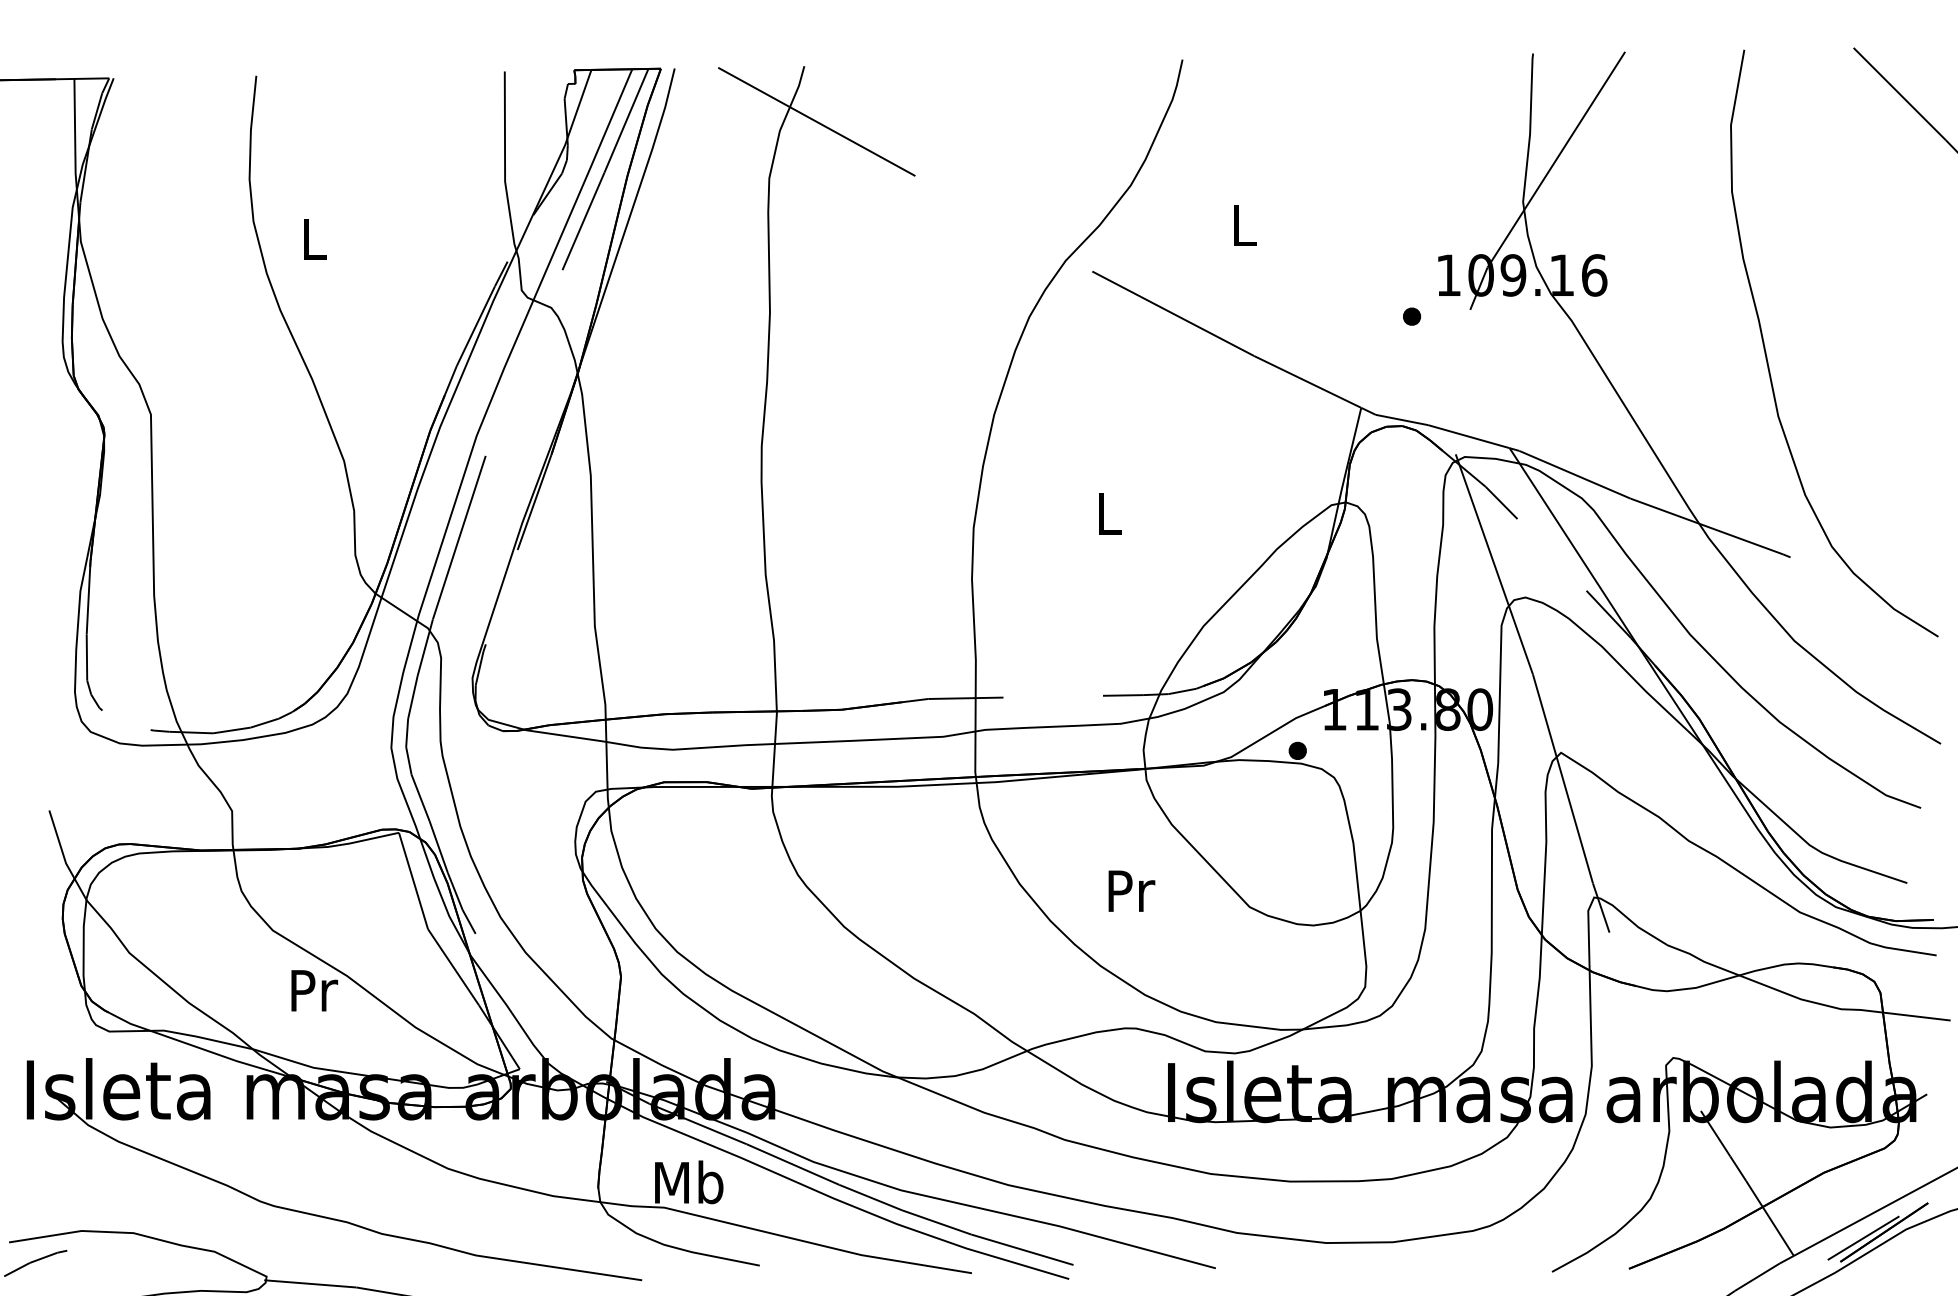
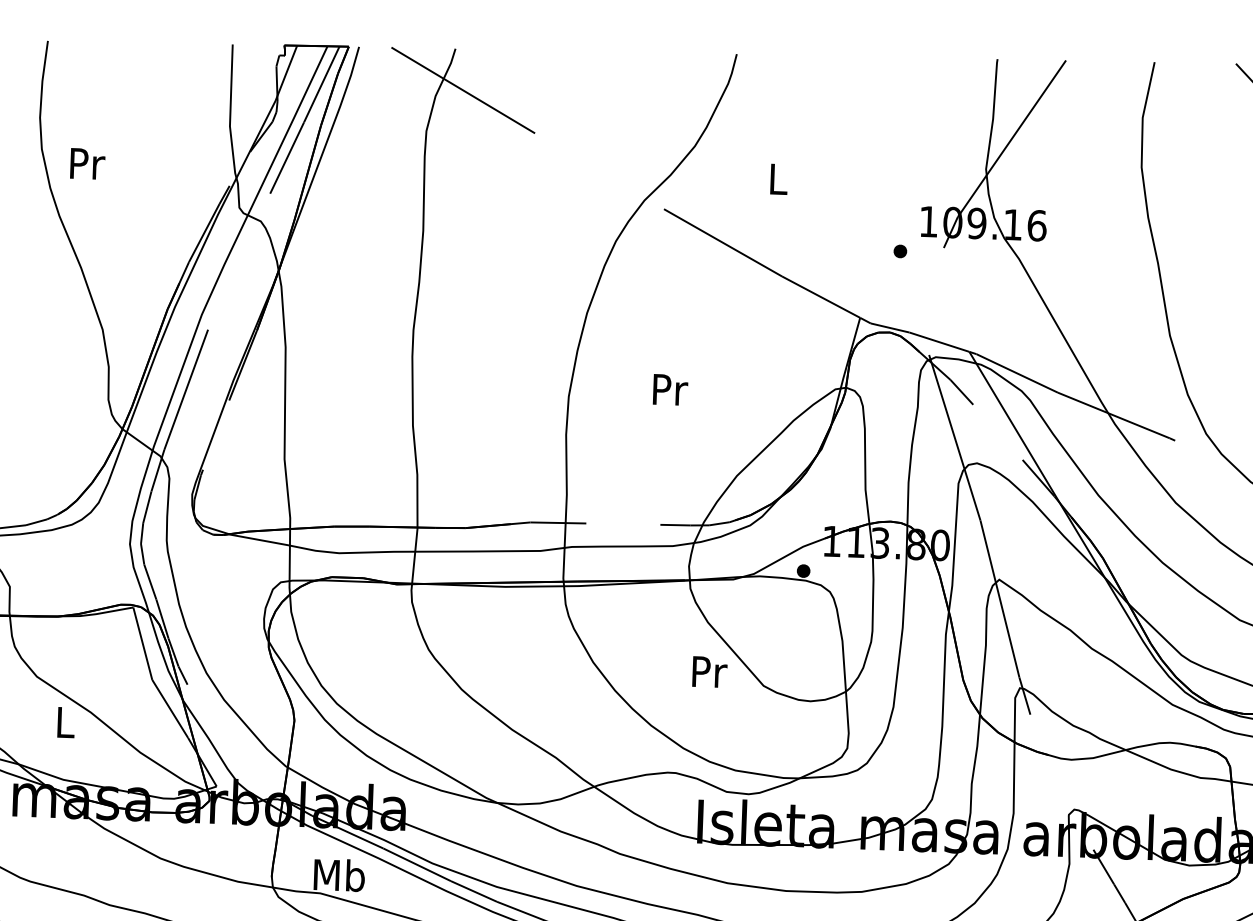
text: (315, 238) -> (87, 163), L -> Pr
text: (1110, 513) -> (670, 389), L -> Pr
text: (1131, 890) -> (709, 671), moved
text: (314, 990) -> (66, 722), Pr -> L

